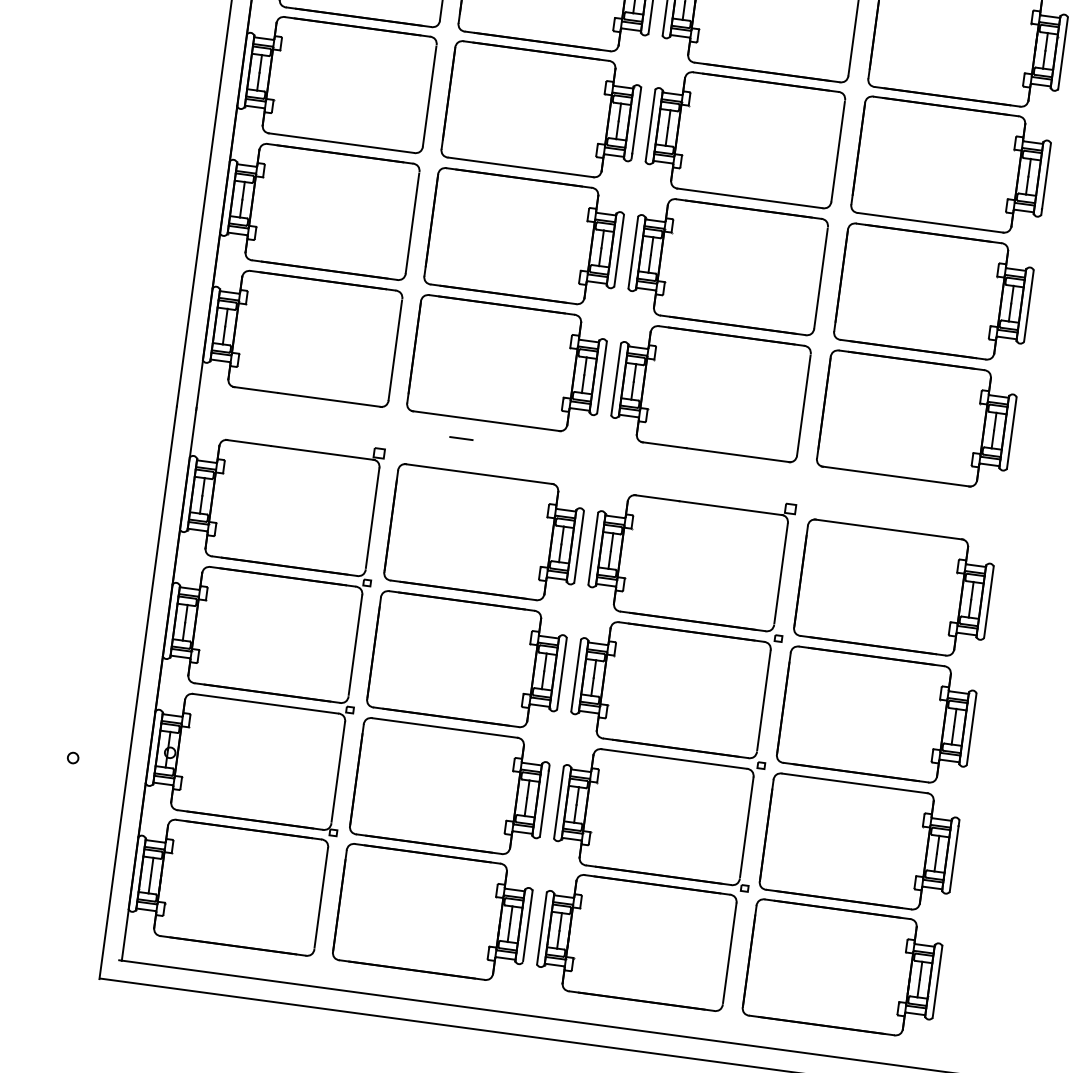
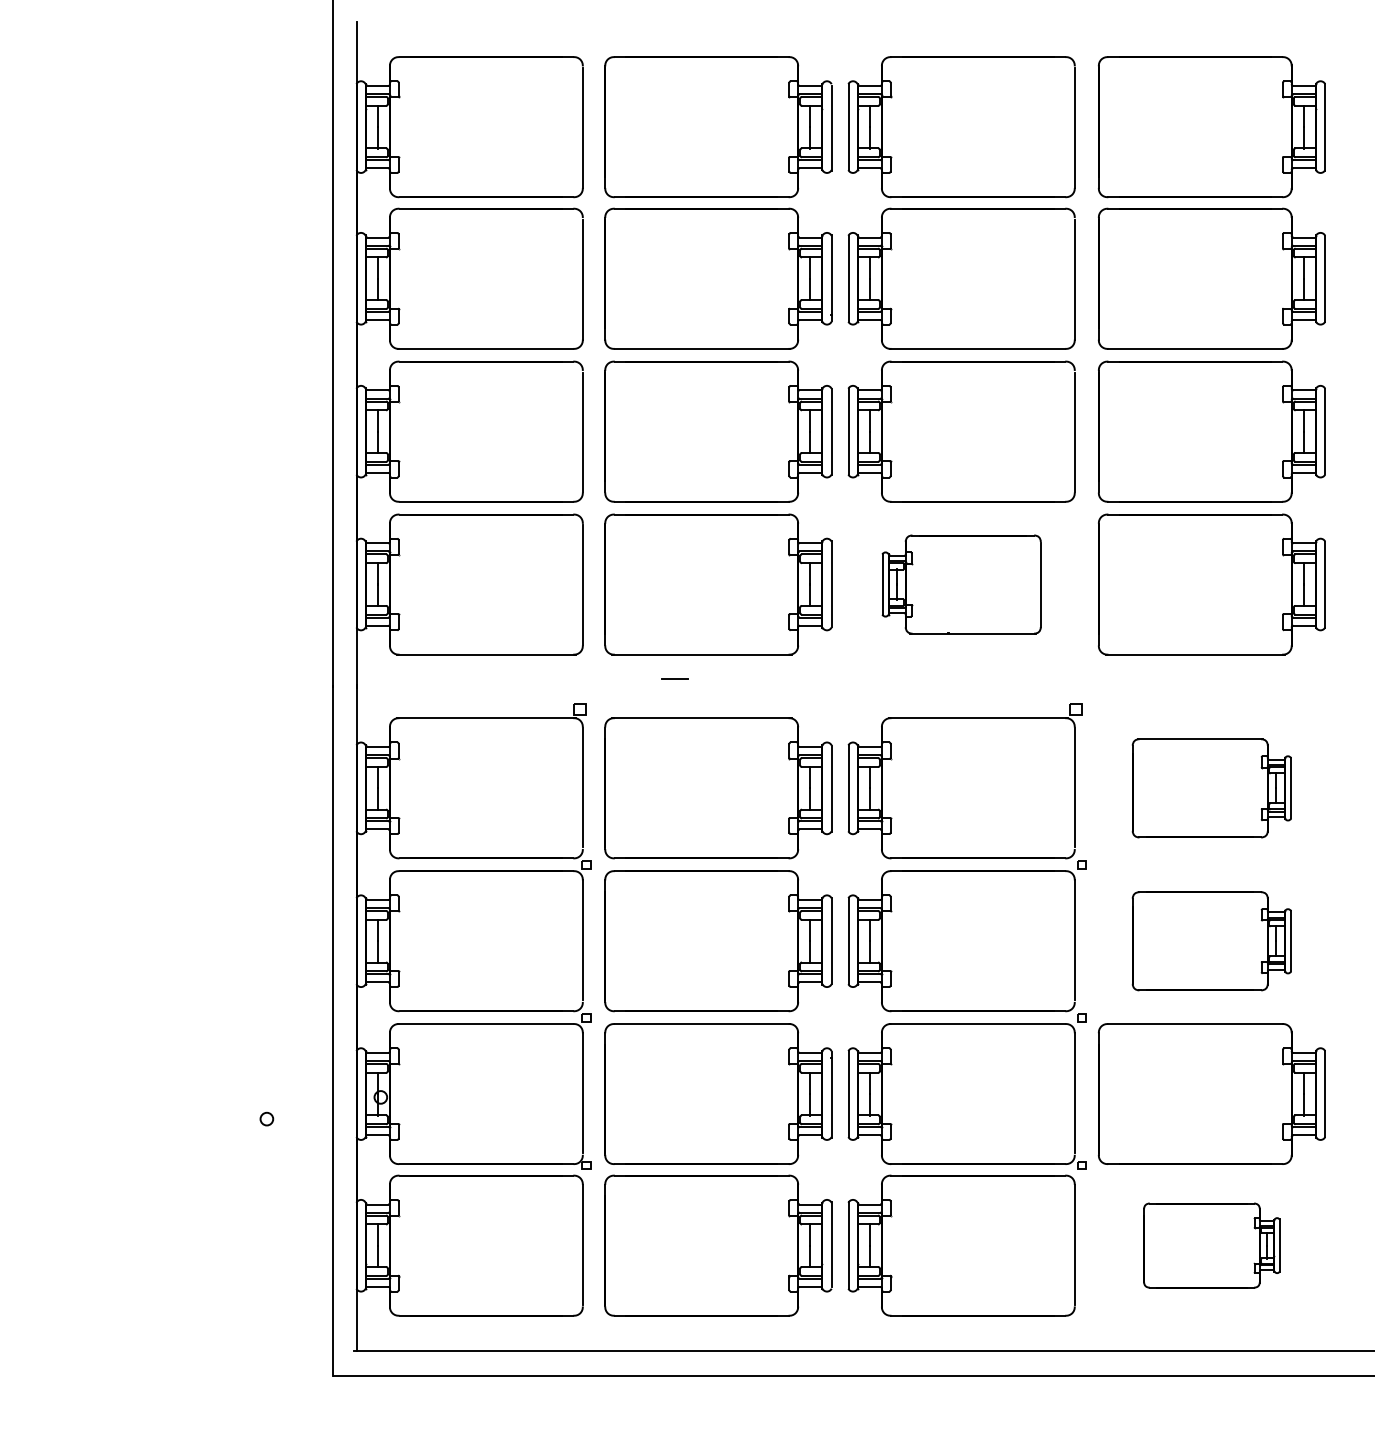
part: (709, 392) -> (961, 584), size x0.7
part: (894, 589) -> (1211, 788), size x0.7
part: (877, 716) -> (1211, 941), size x0.7
part: (843, 969) -> (1211, 1245), size x0.6

